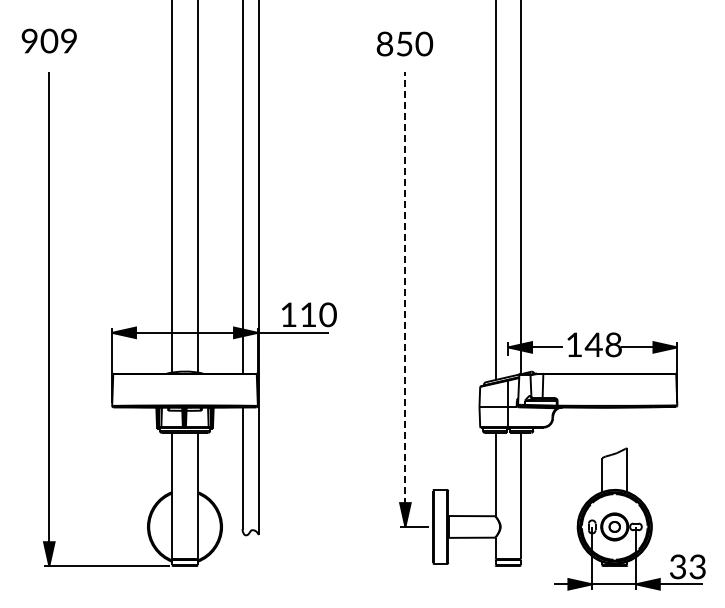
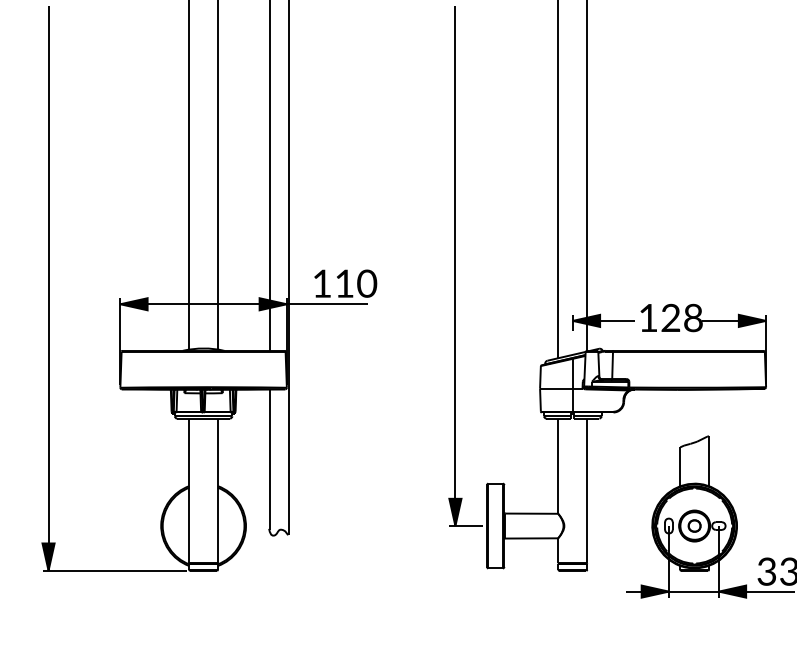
line: (405, 299) -> (455, 266), dashed -> solid
text: (593, 344) -> (670, 317), 148 -> 128

